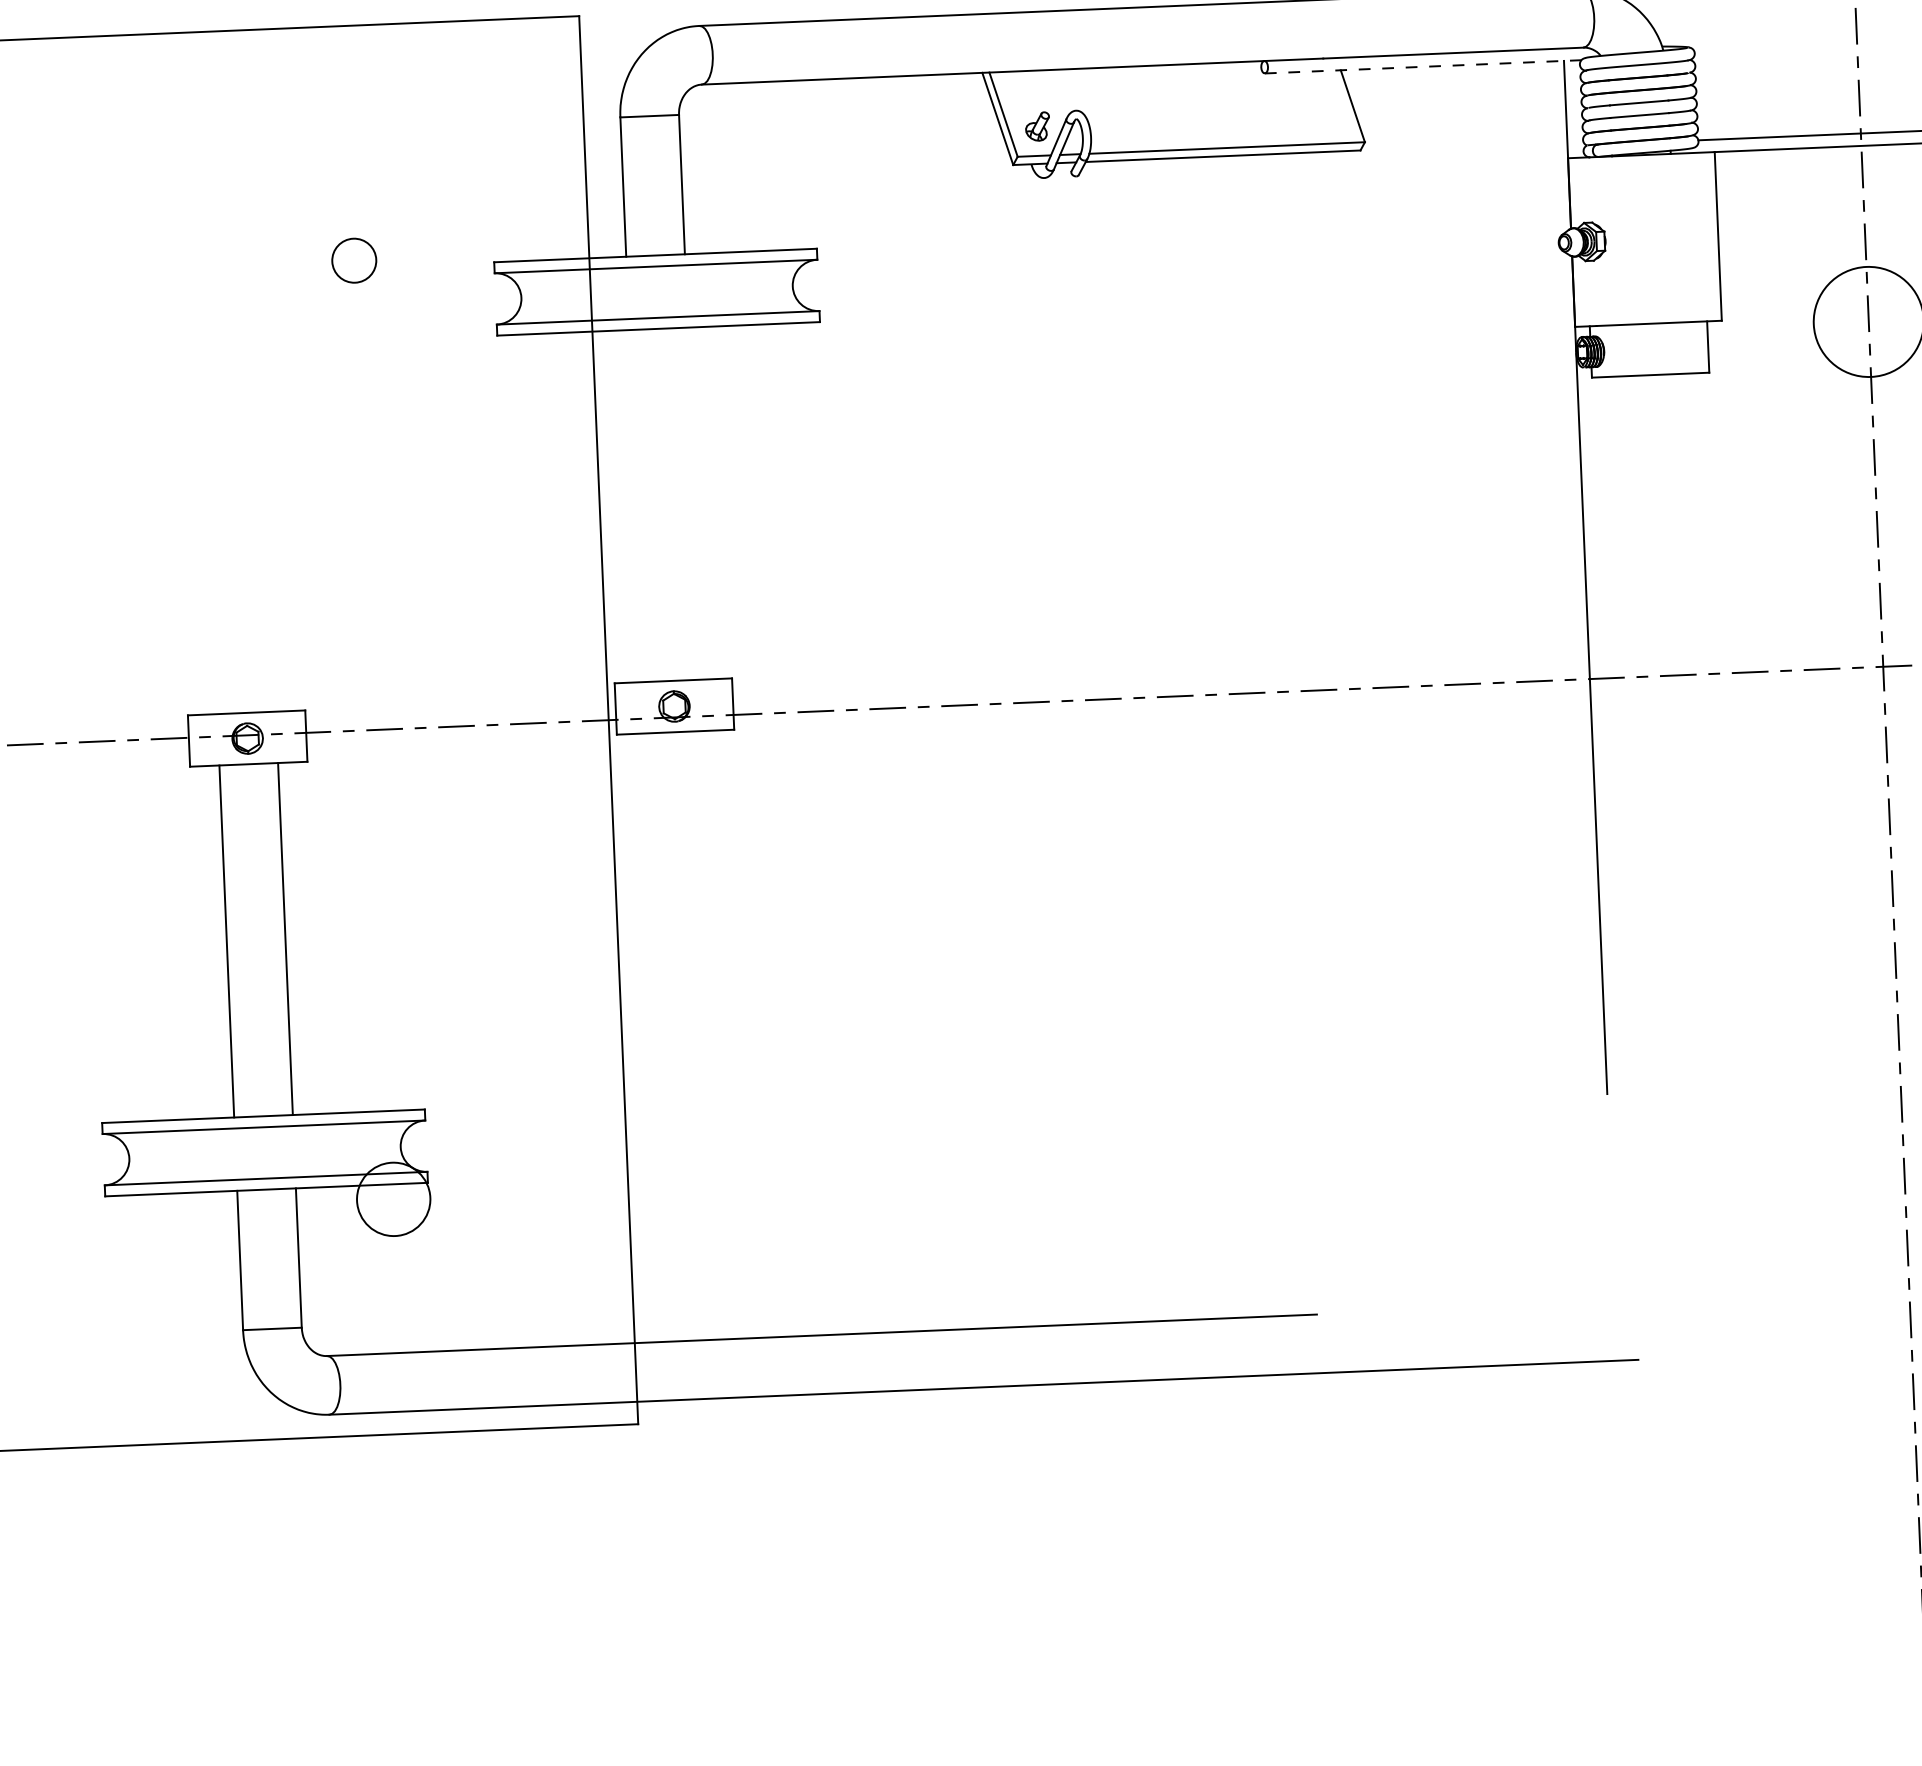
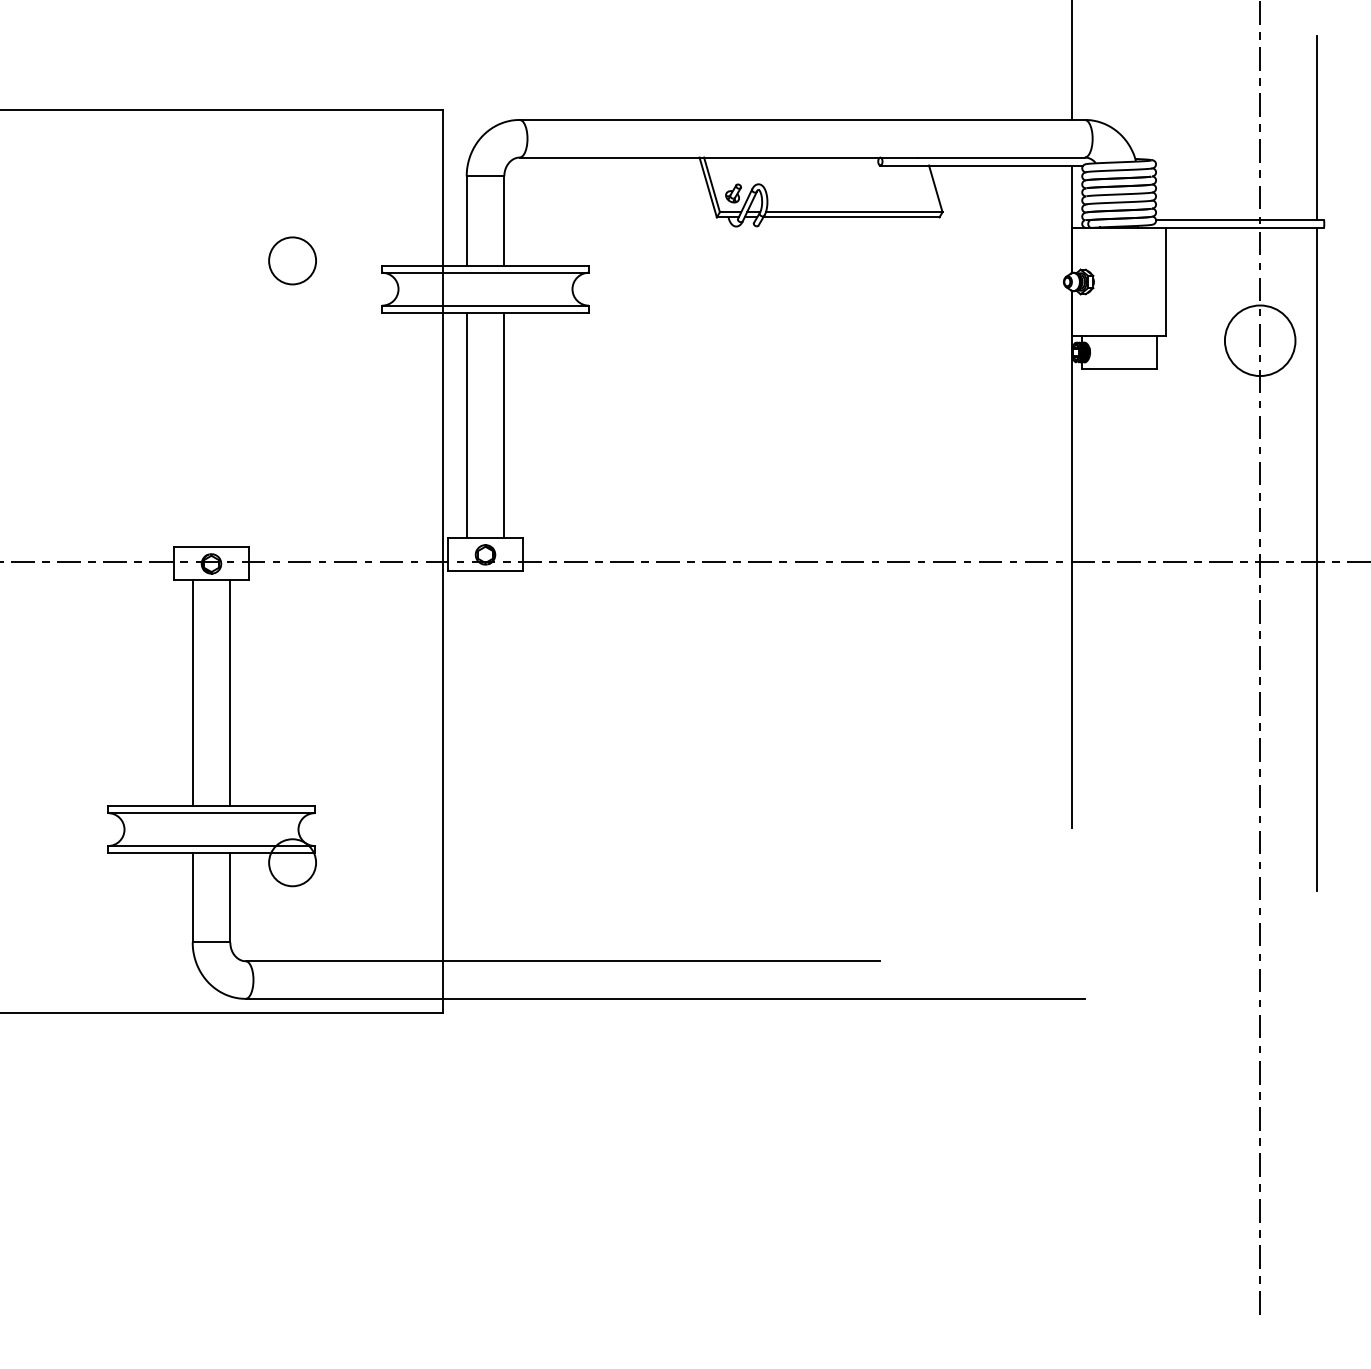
line: (1422, 66) -> (981, 165), dashed -> solid
circle: (354, 260) -> (292, 260), size x1.67
line: (695, 503) -> (504, 425), added
line: (636, 505) -> (466, 425), added

